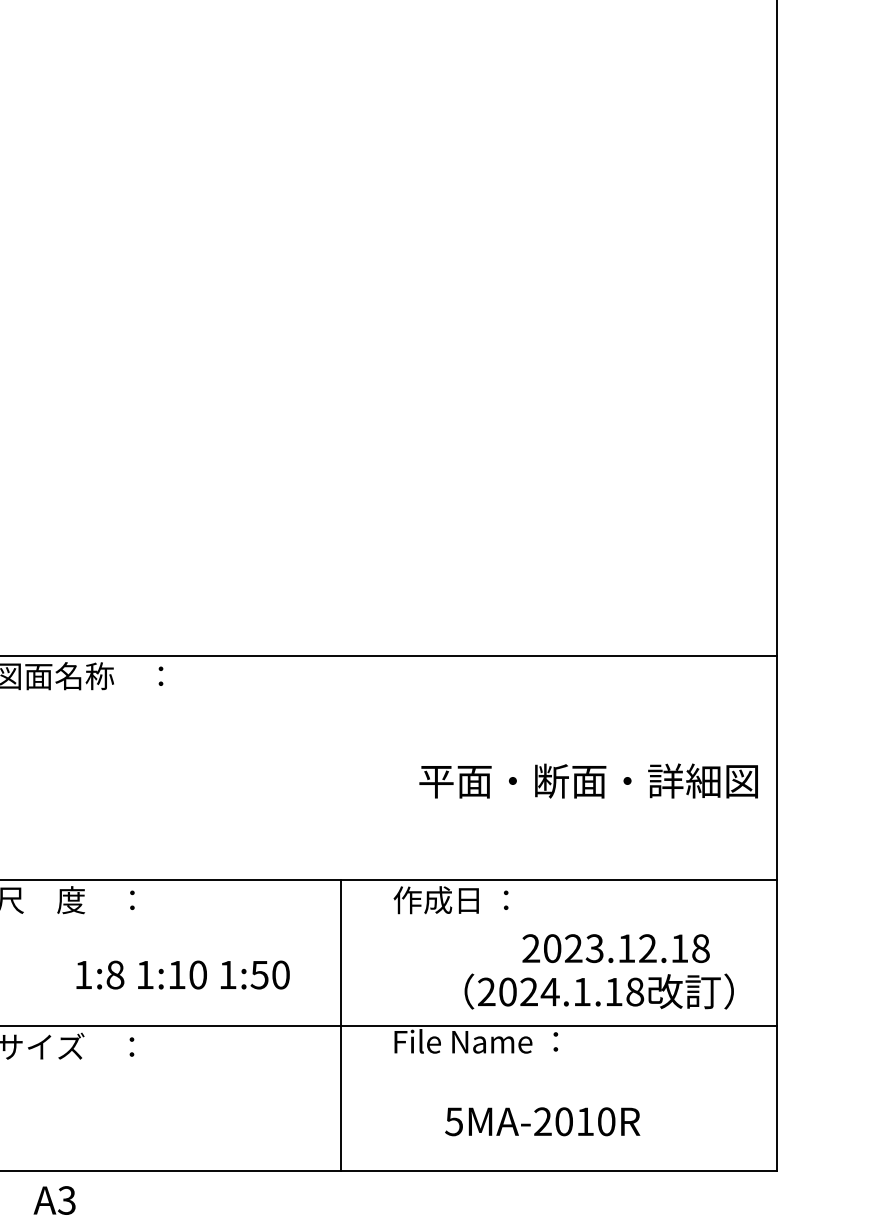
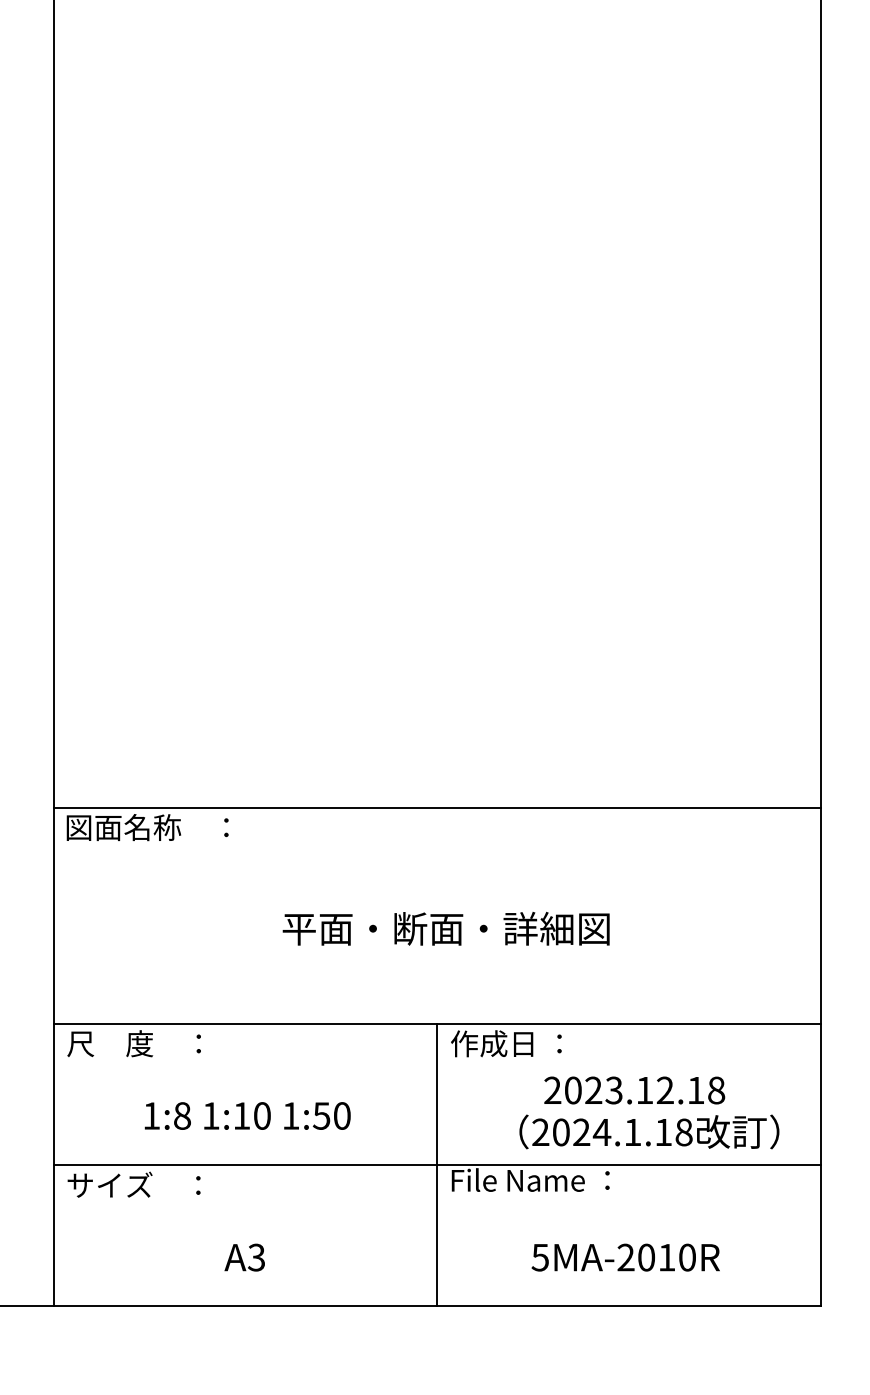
text: (587, 780) -> (445, 928), moved
text: (615, 948) -> (634, 1090), moved
line: (341, 1025) -> (437, 1164), moved
text: (542, 1121) -> (625, 1257), moved
text: (54, 1200) -> (244, 1257), moved

